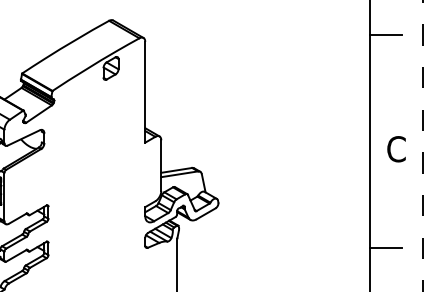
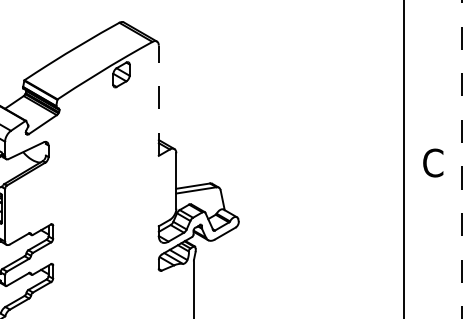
line: (385, 34) -> (421, 37), removed
line: (145, 91) -> (159, 99), solid -> dashed
line: (385, 248) -> (421, 271), removed

